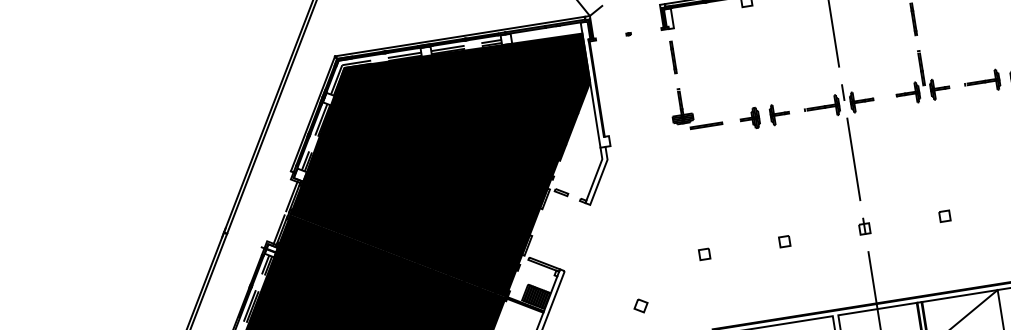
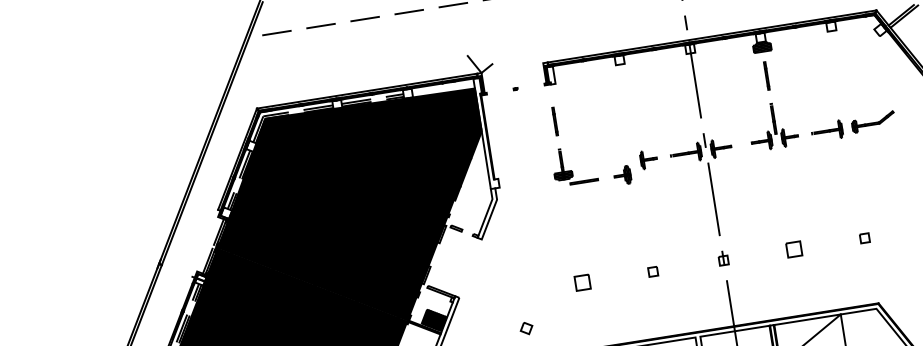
part: (680, 89) -> (561, 149), moved
part: (945, 216) -> (794, 249), size x1.6
part: (704, 254) -> (582, 283), size x1.6

